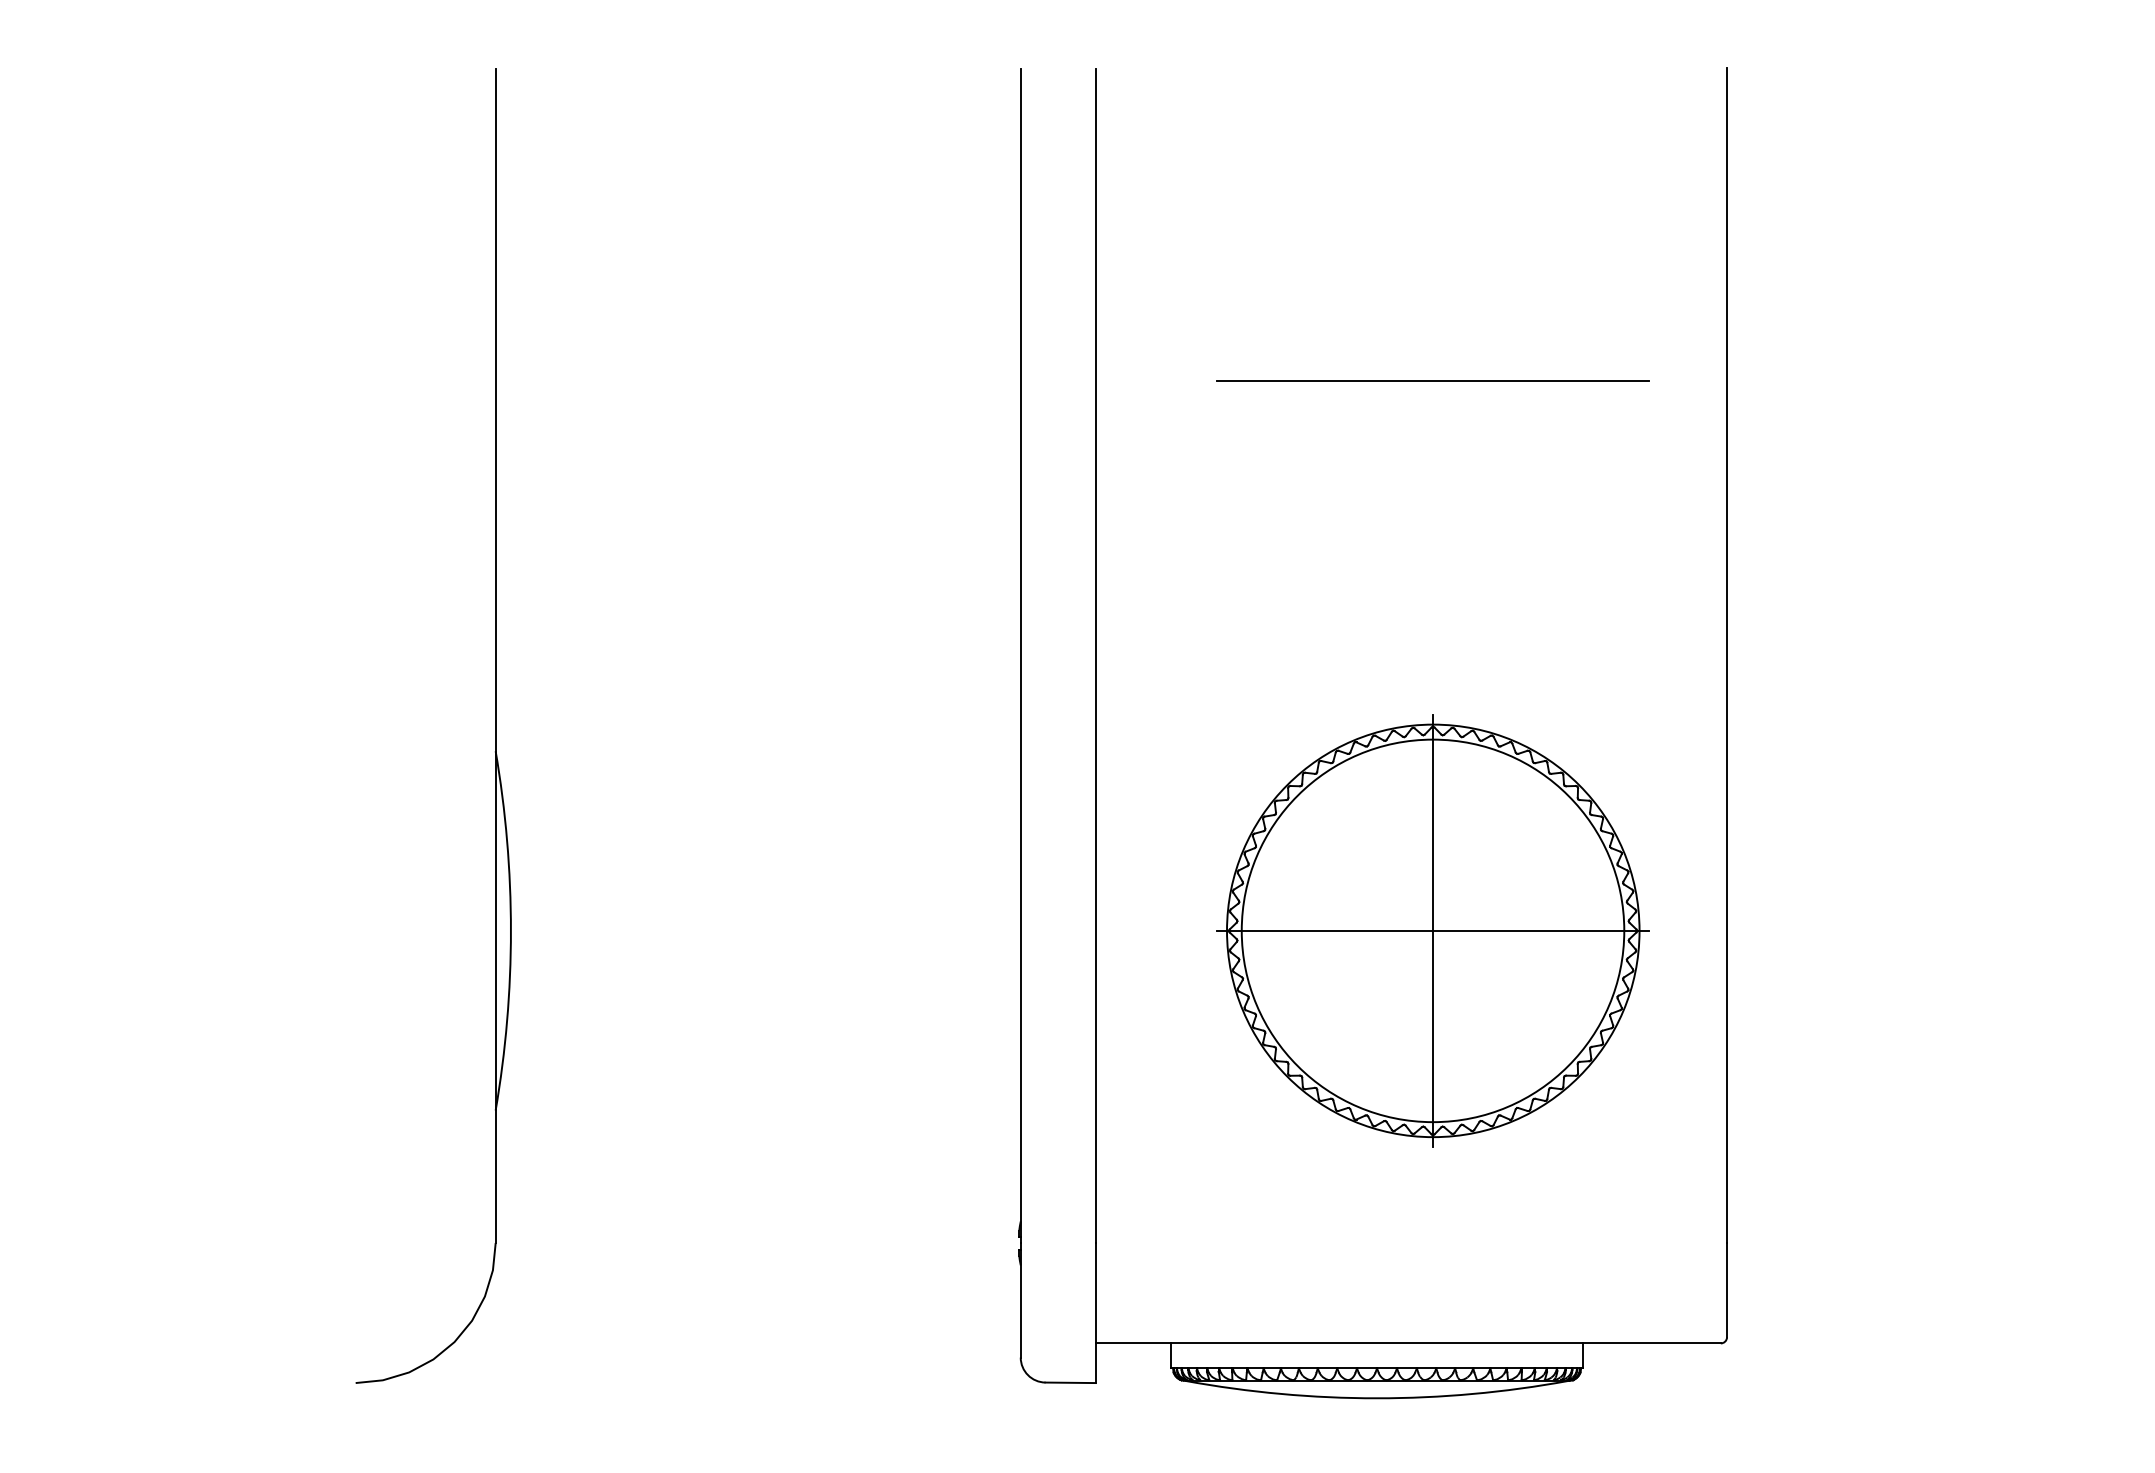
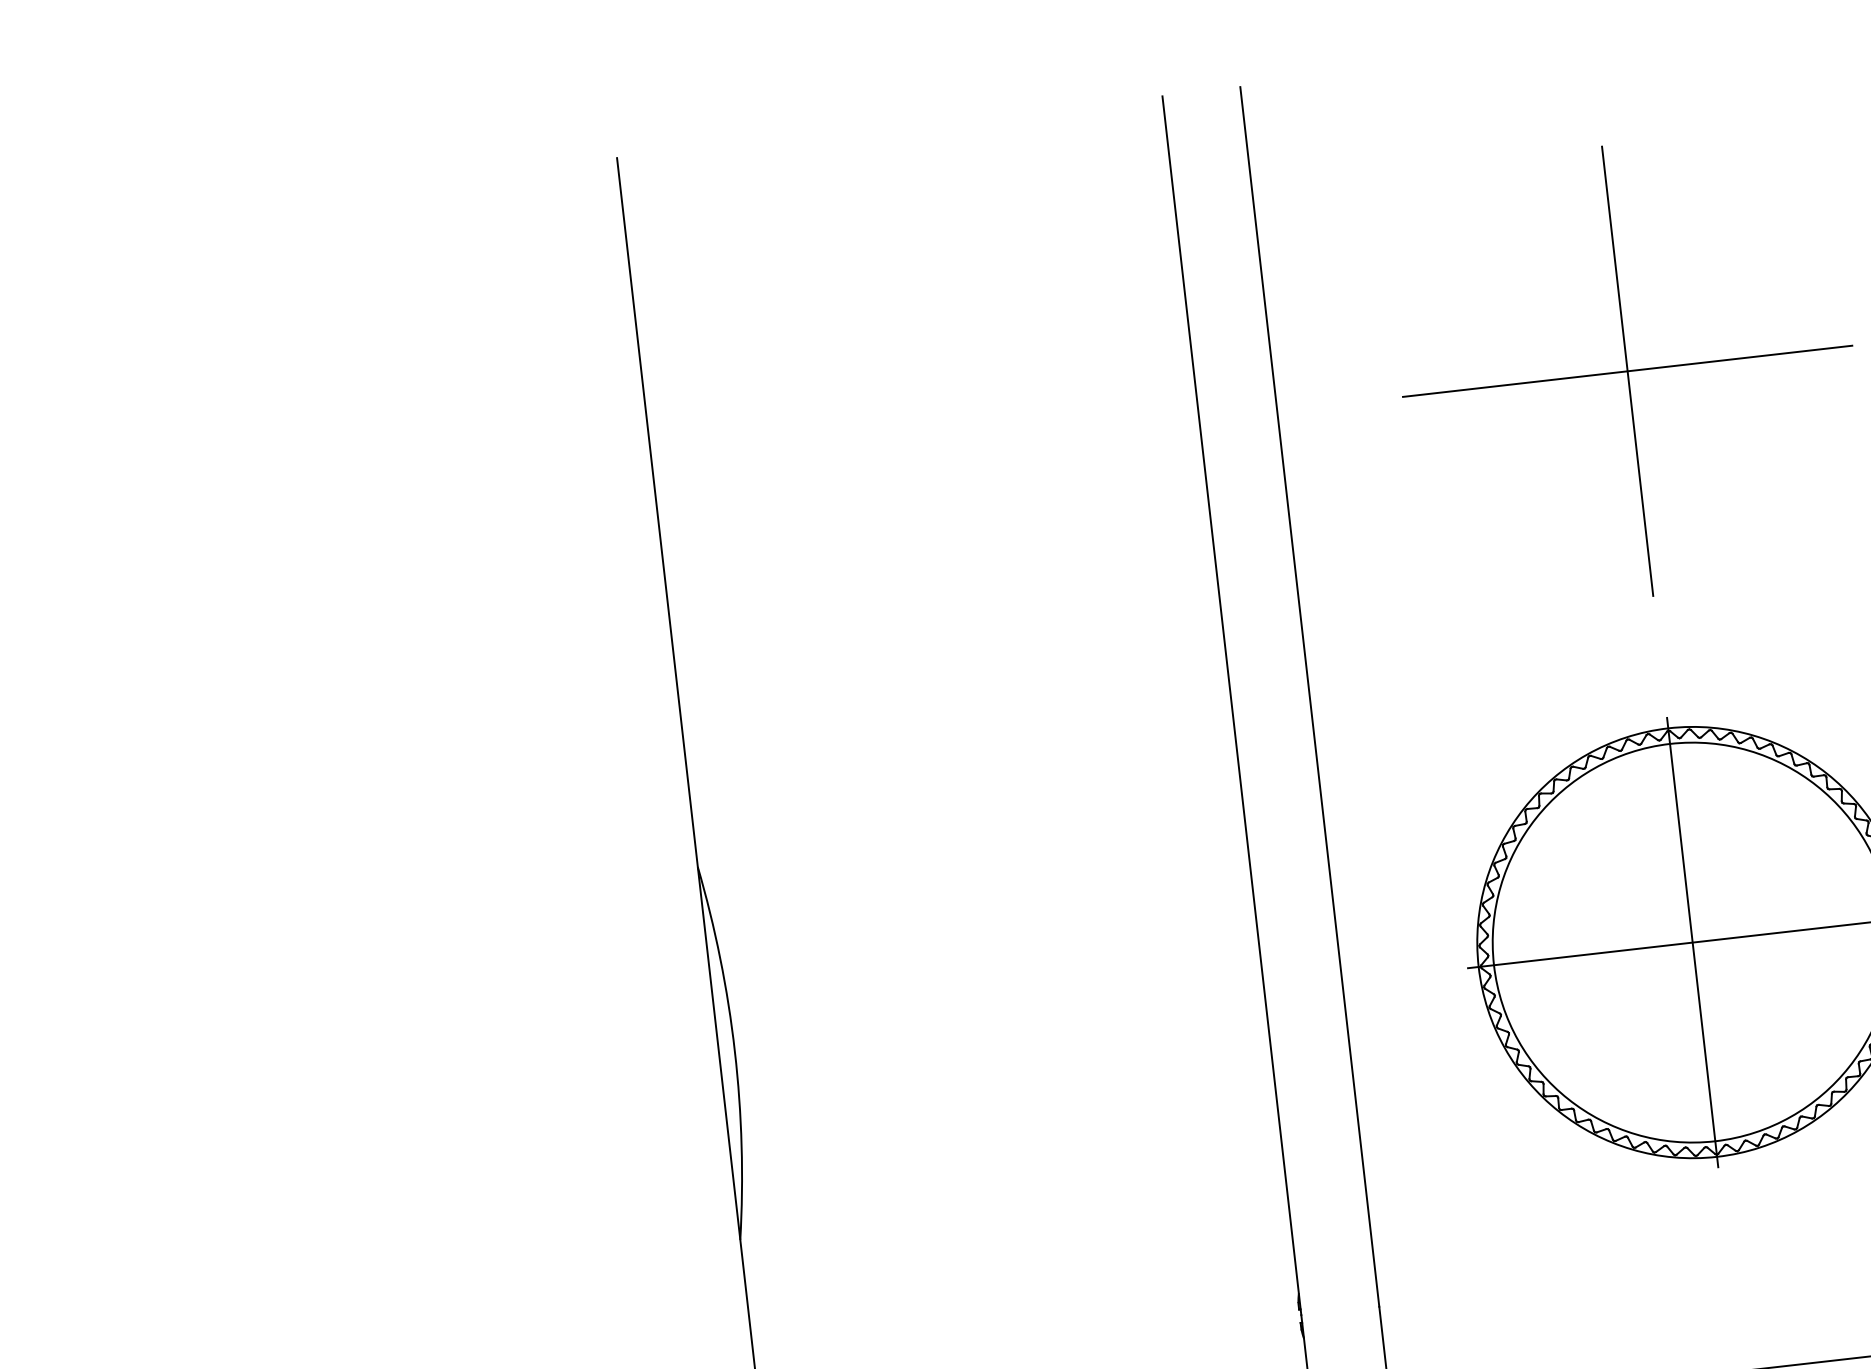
line: (1433, 380) -> (1628, 370), added

